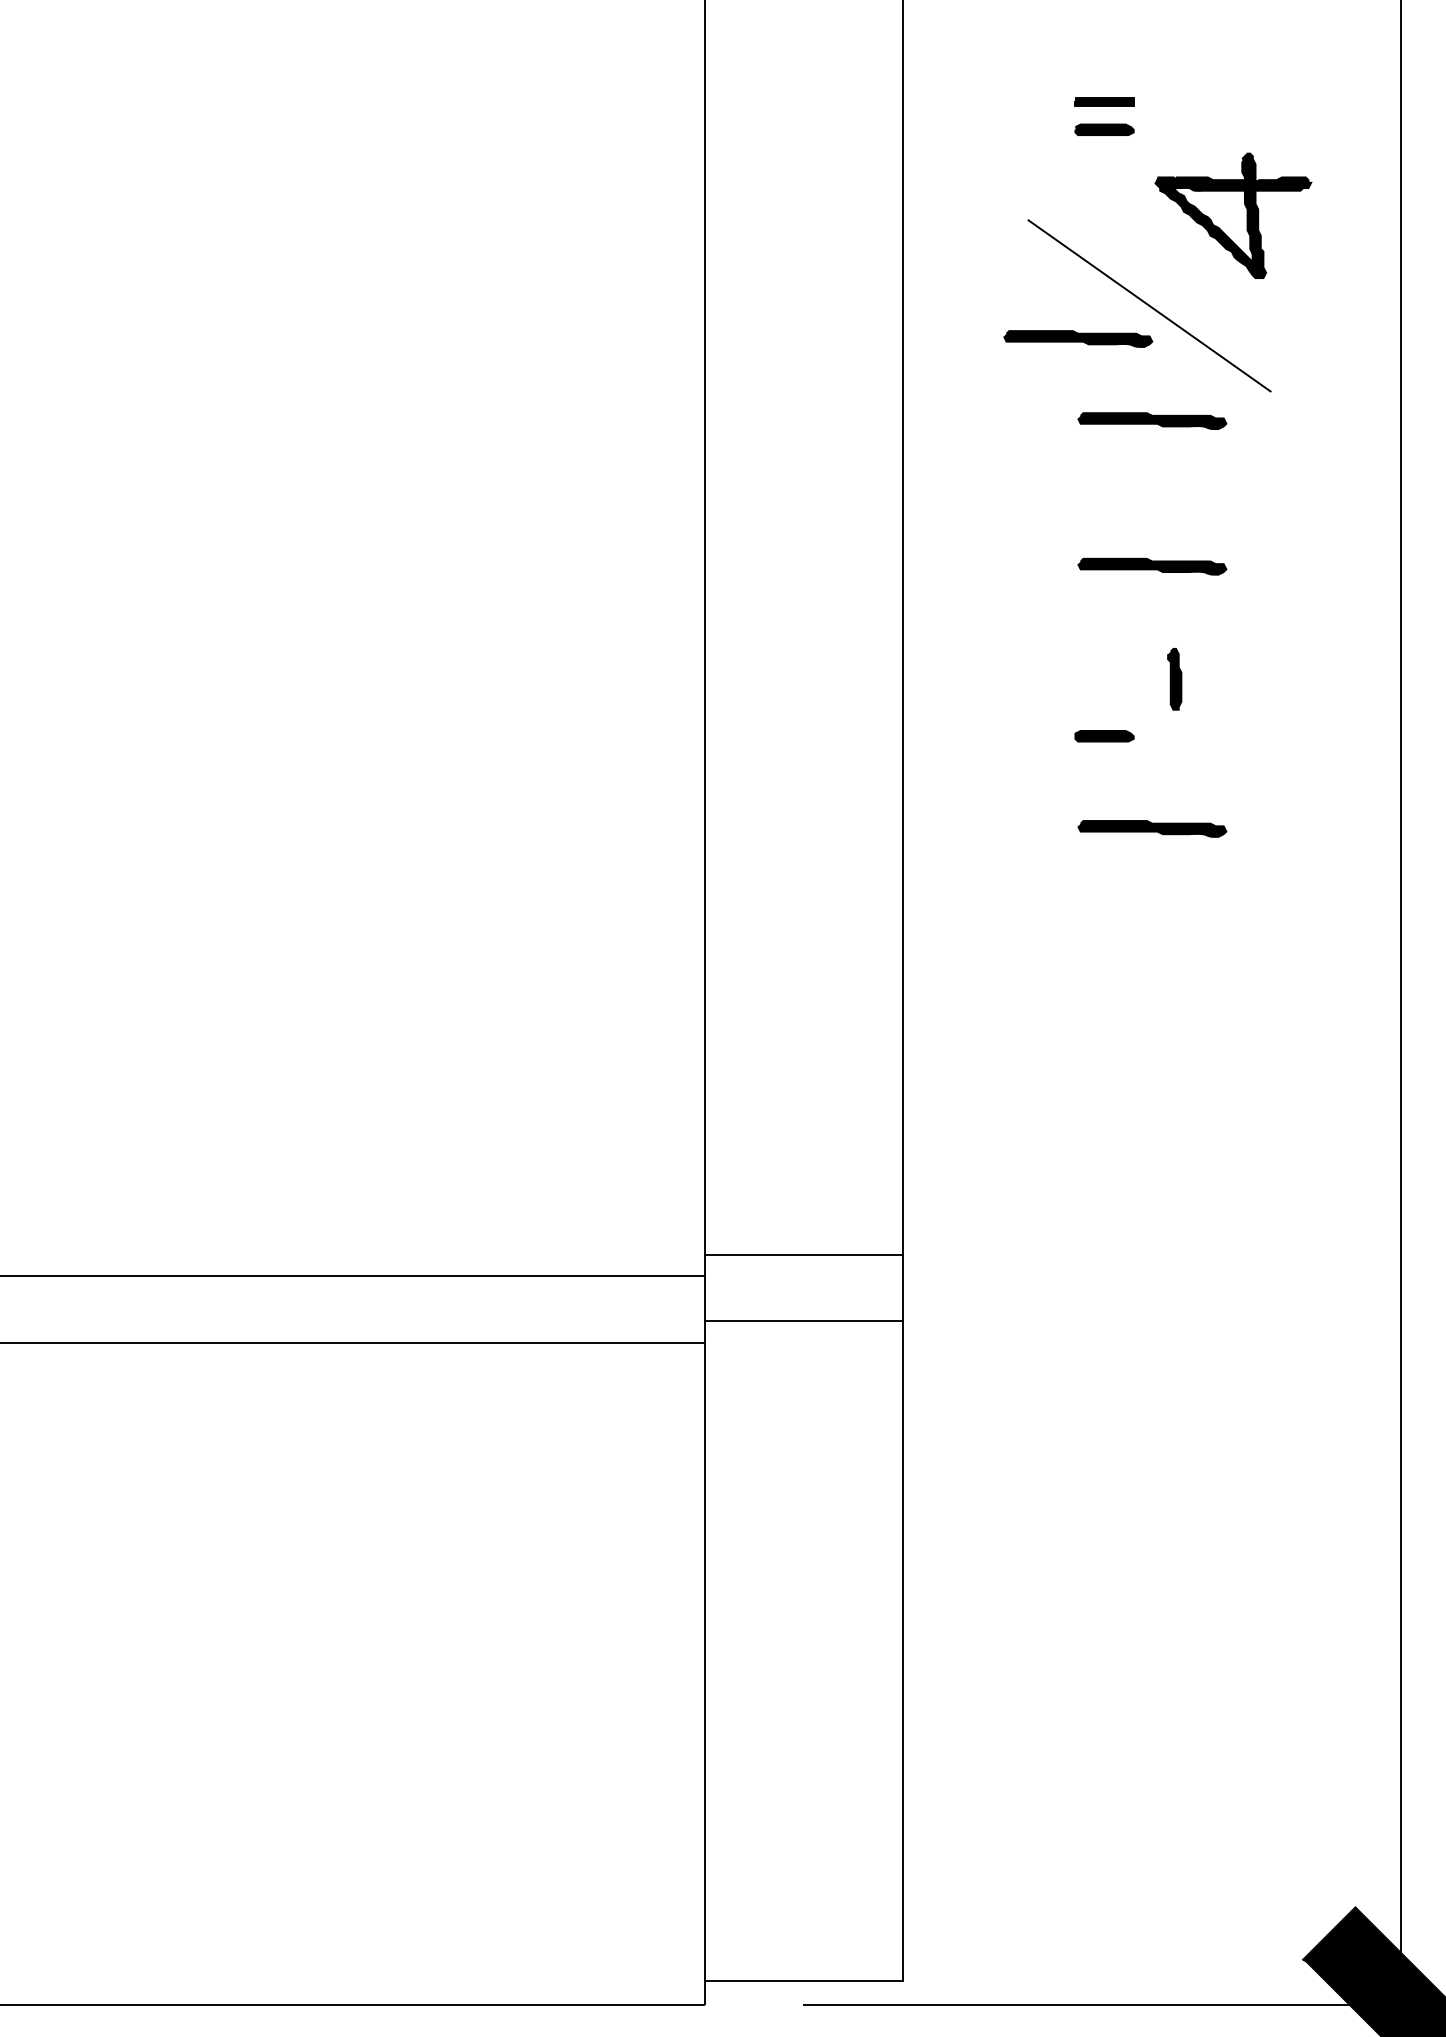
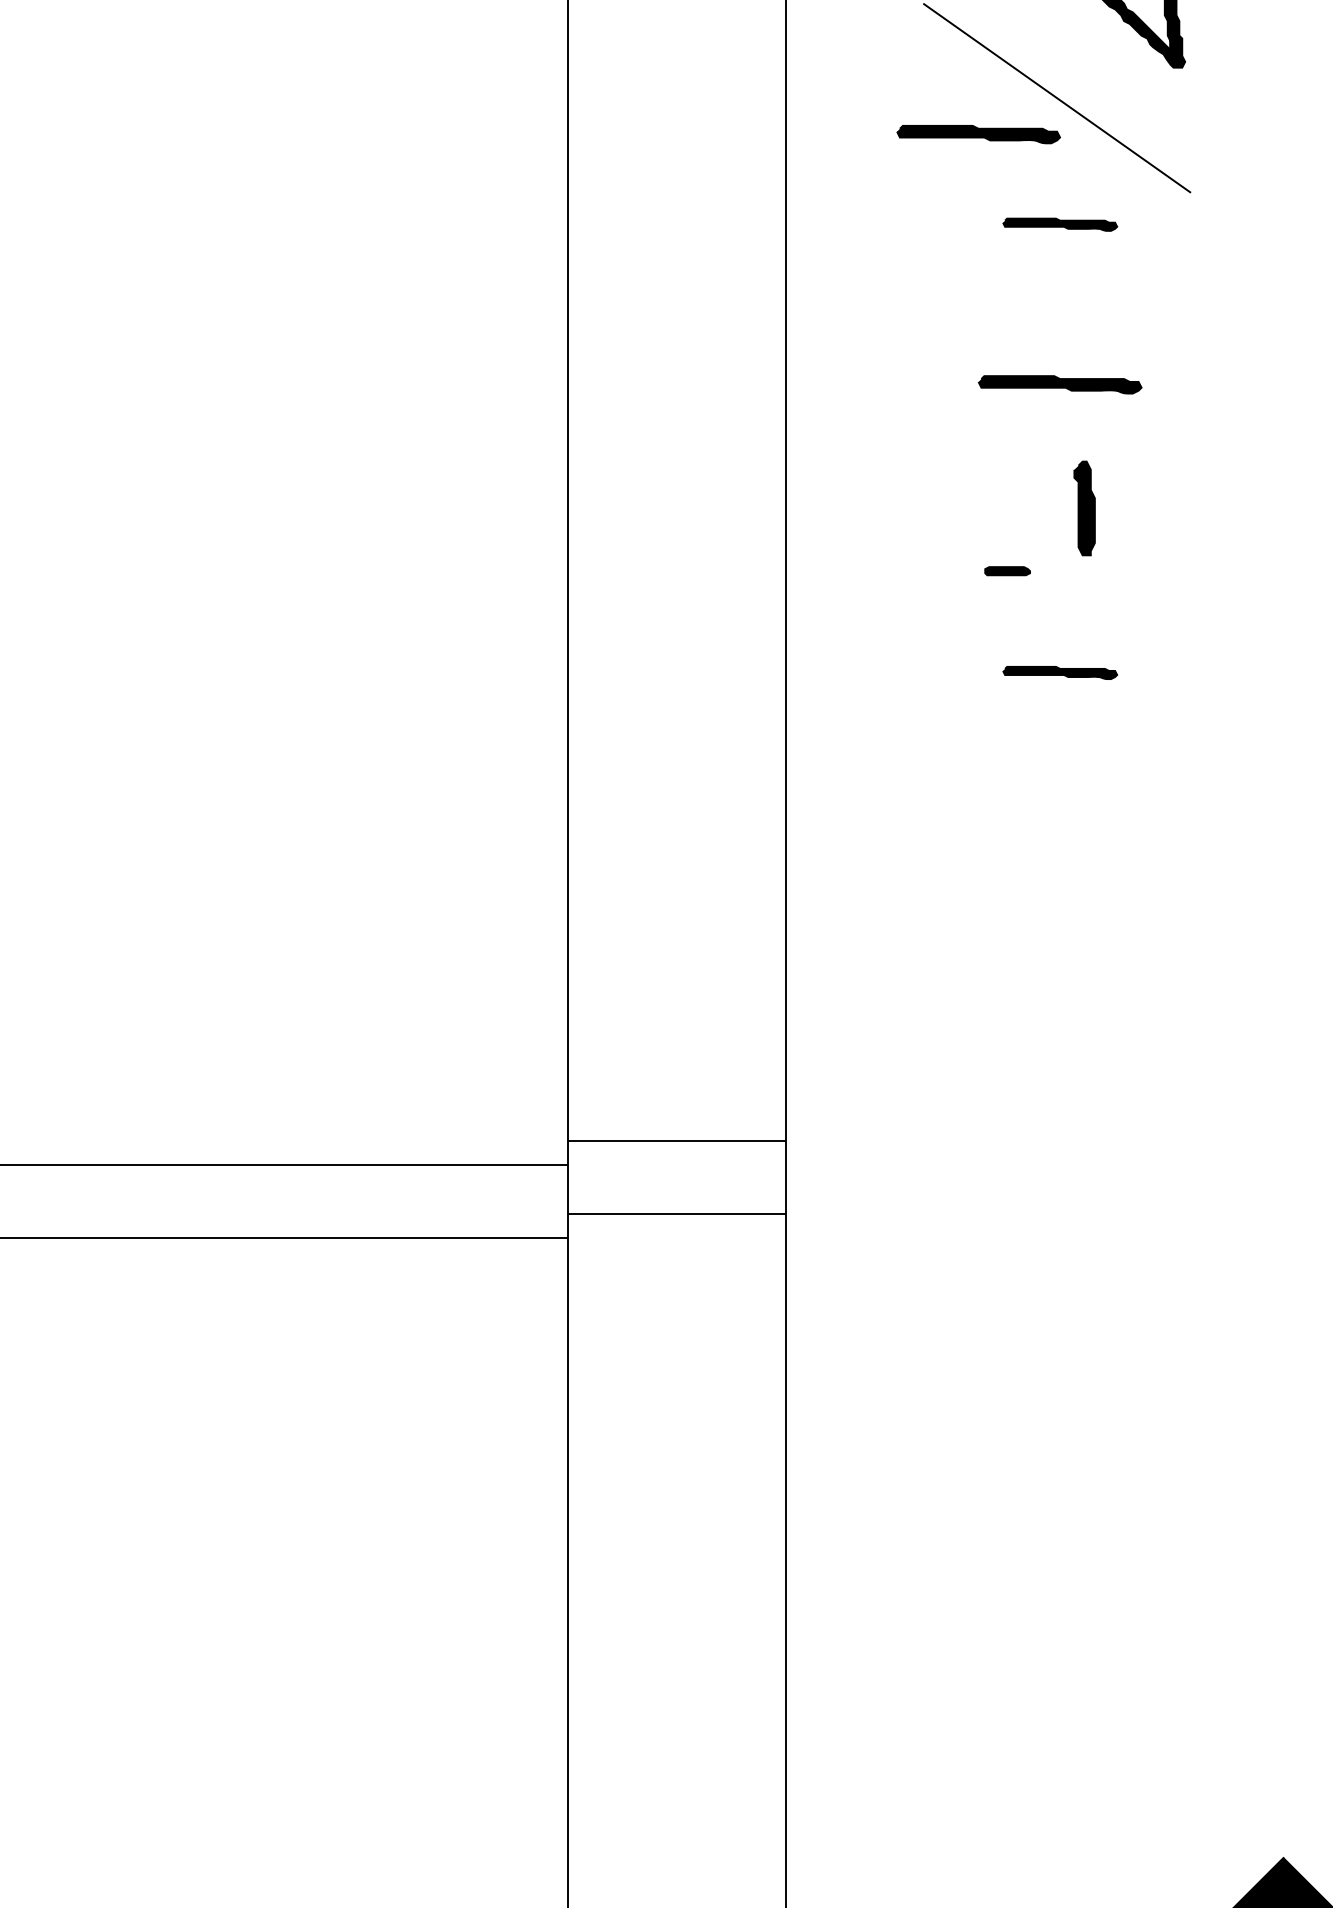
part: (1152, 420) -> (1060, 224), size x0.7
part: (1174, 679) -> (1084, 508), size x1.4
part: (1104, 736) -> (1007, 571), size x0.7
part: (1152, 828) -> (1060, 672), size x0.7

